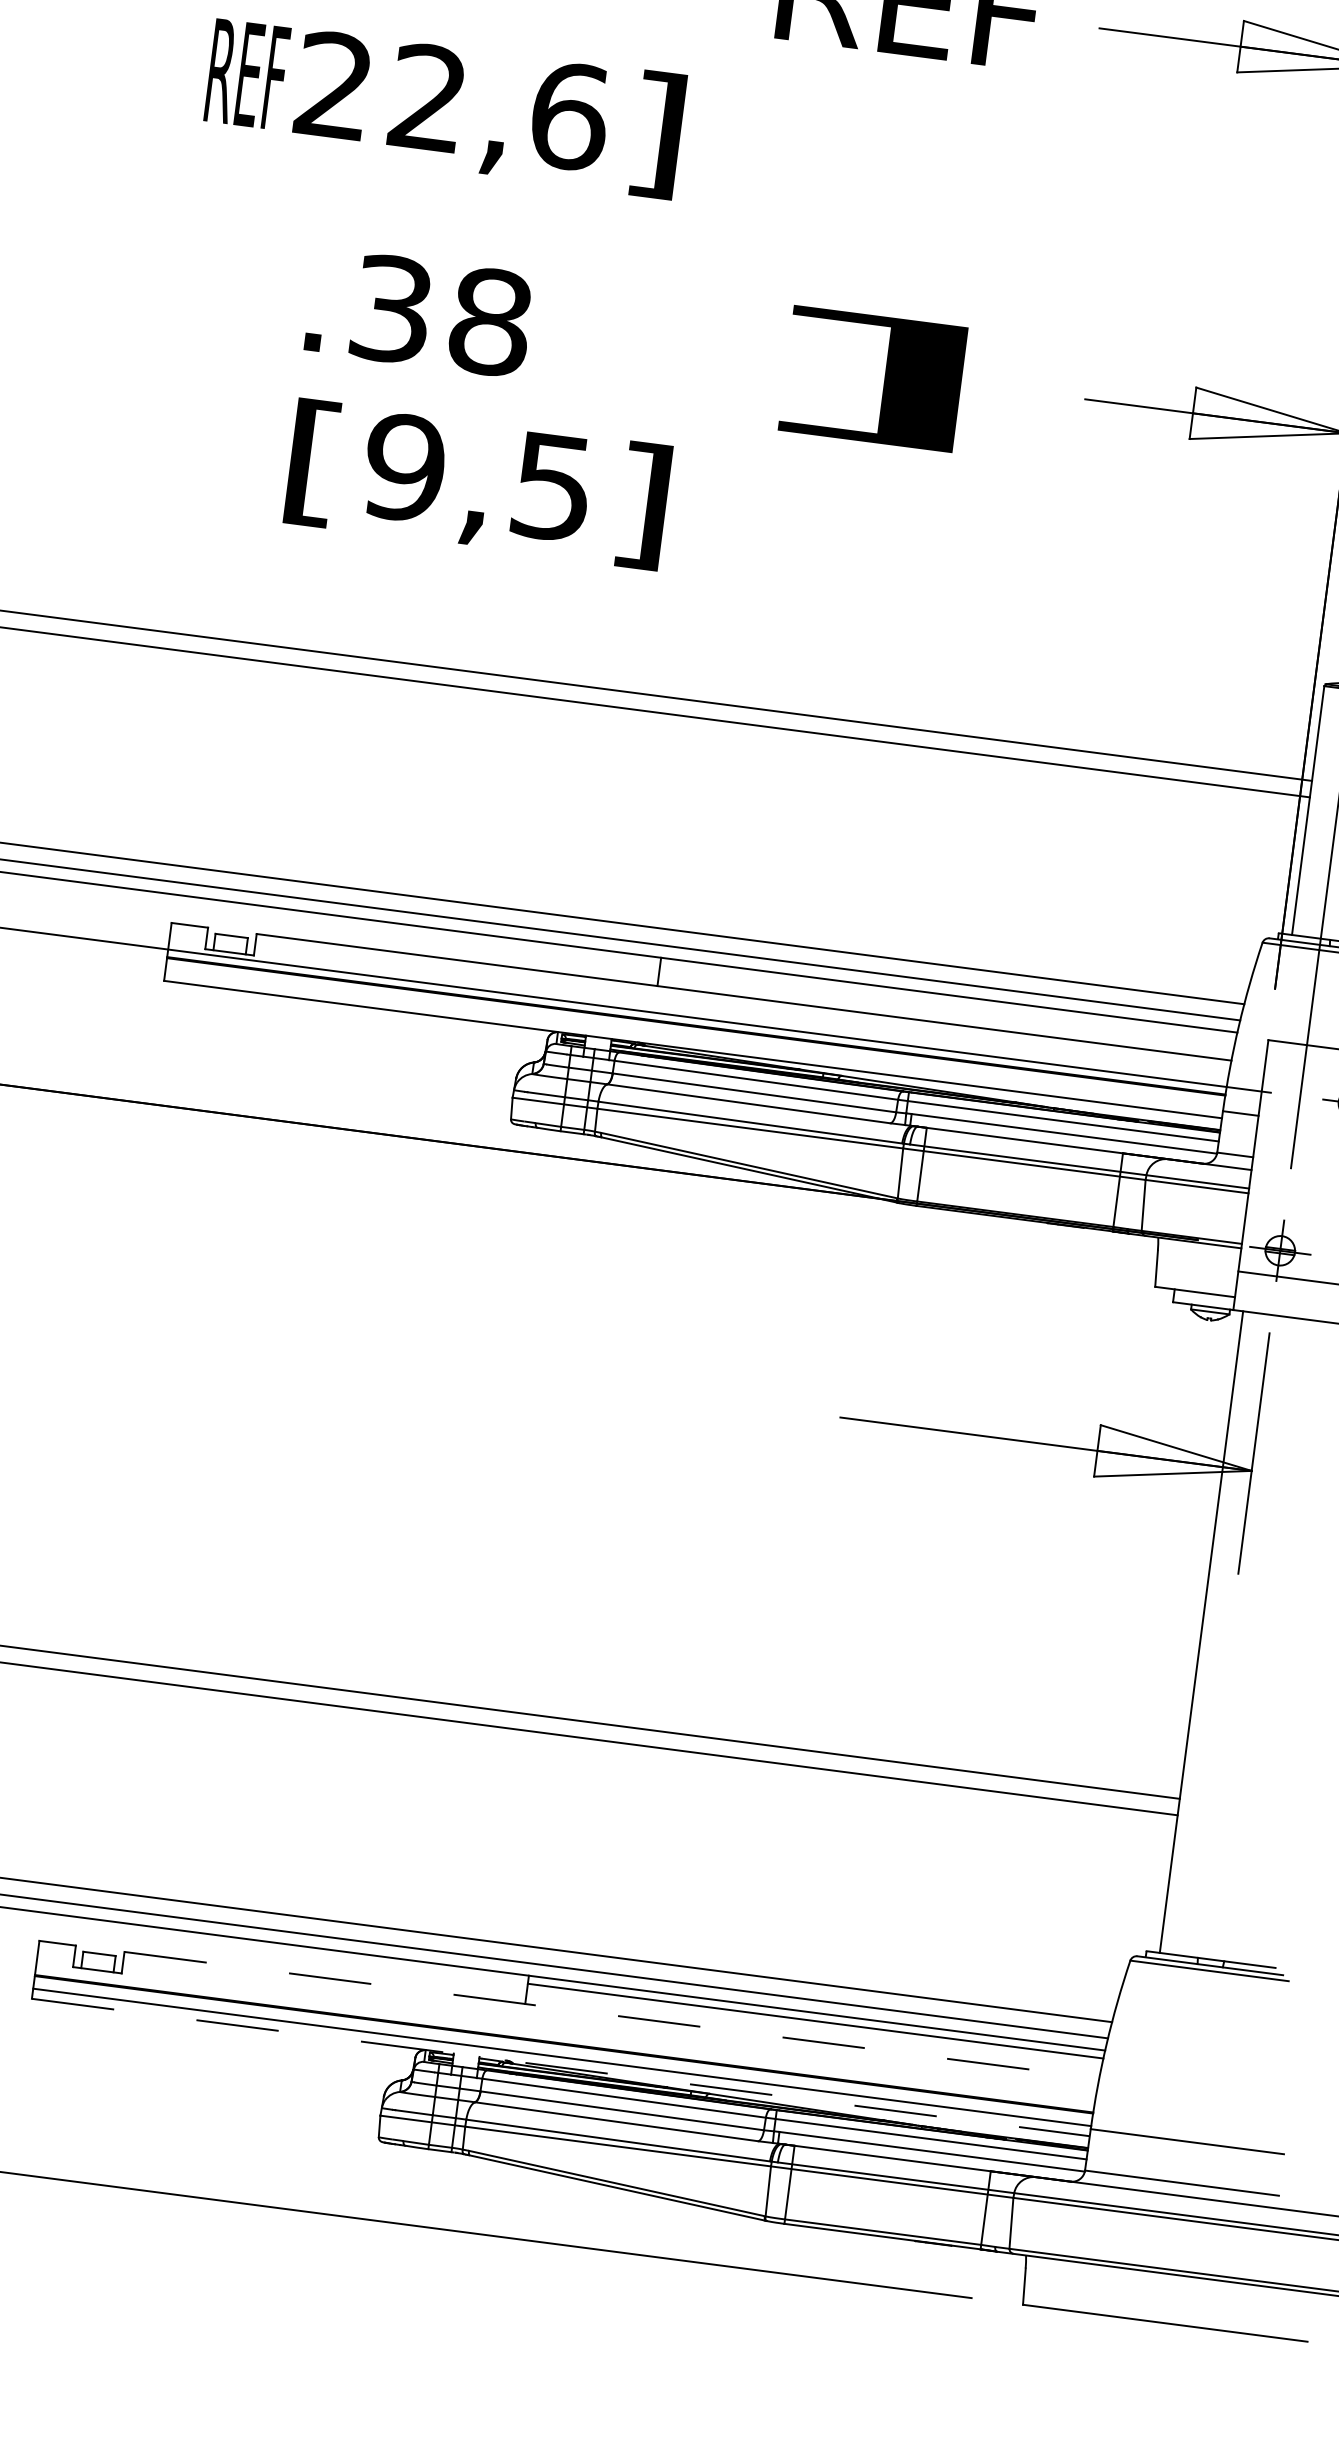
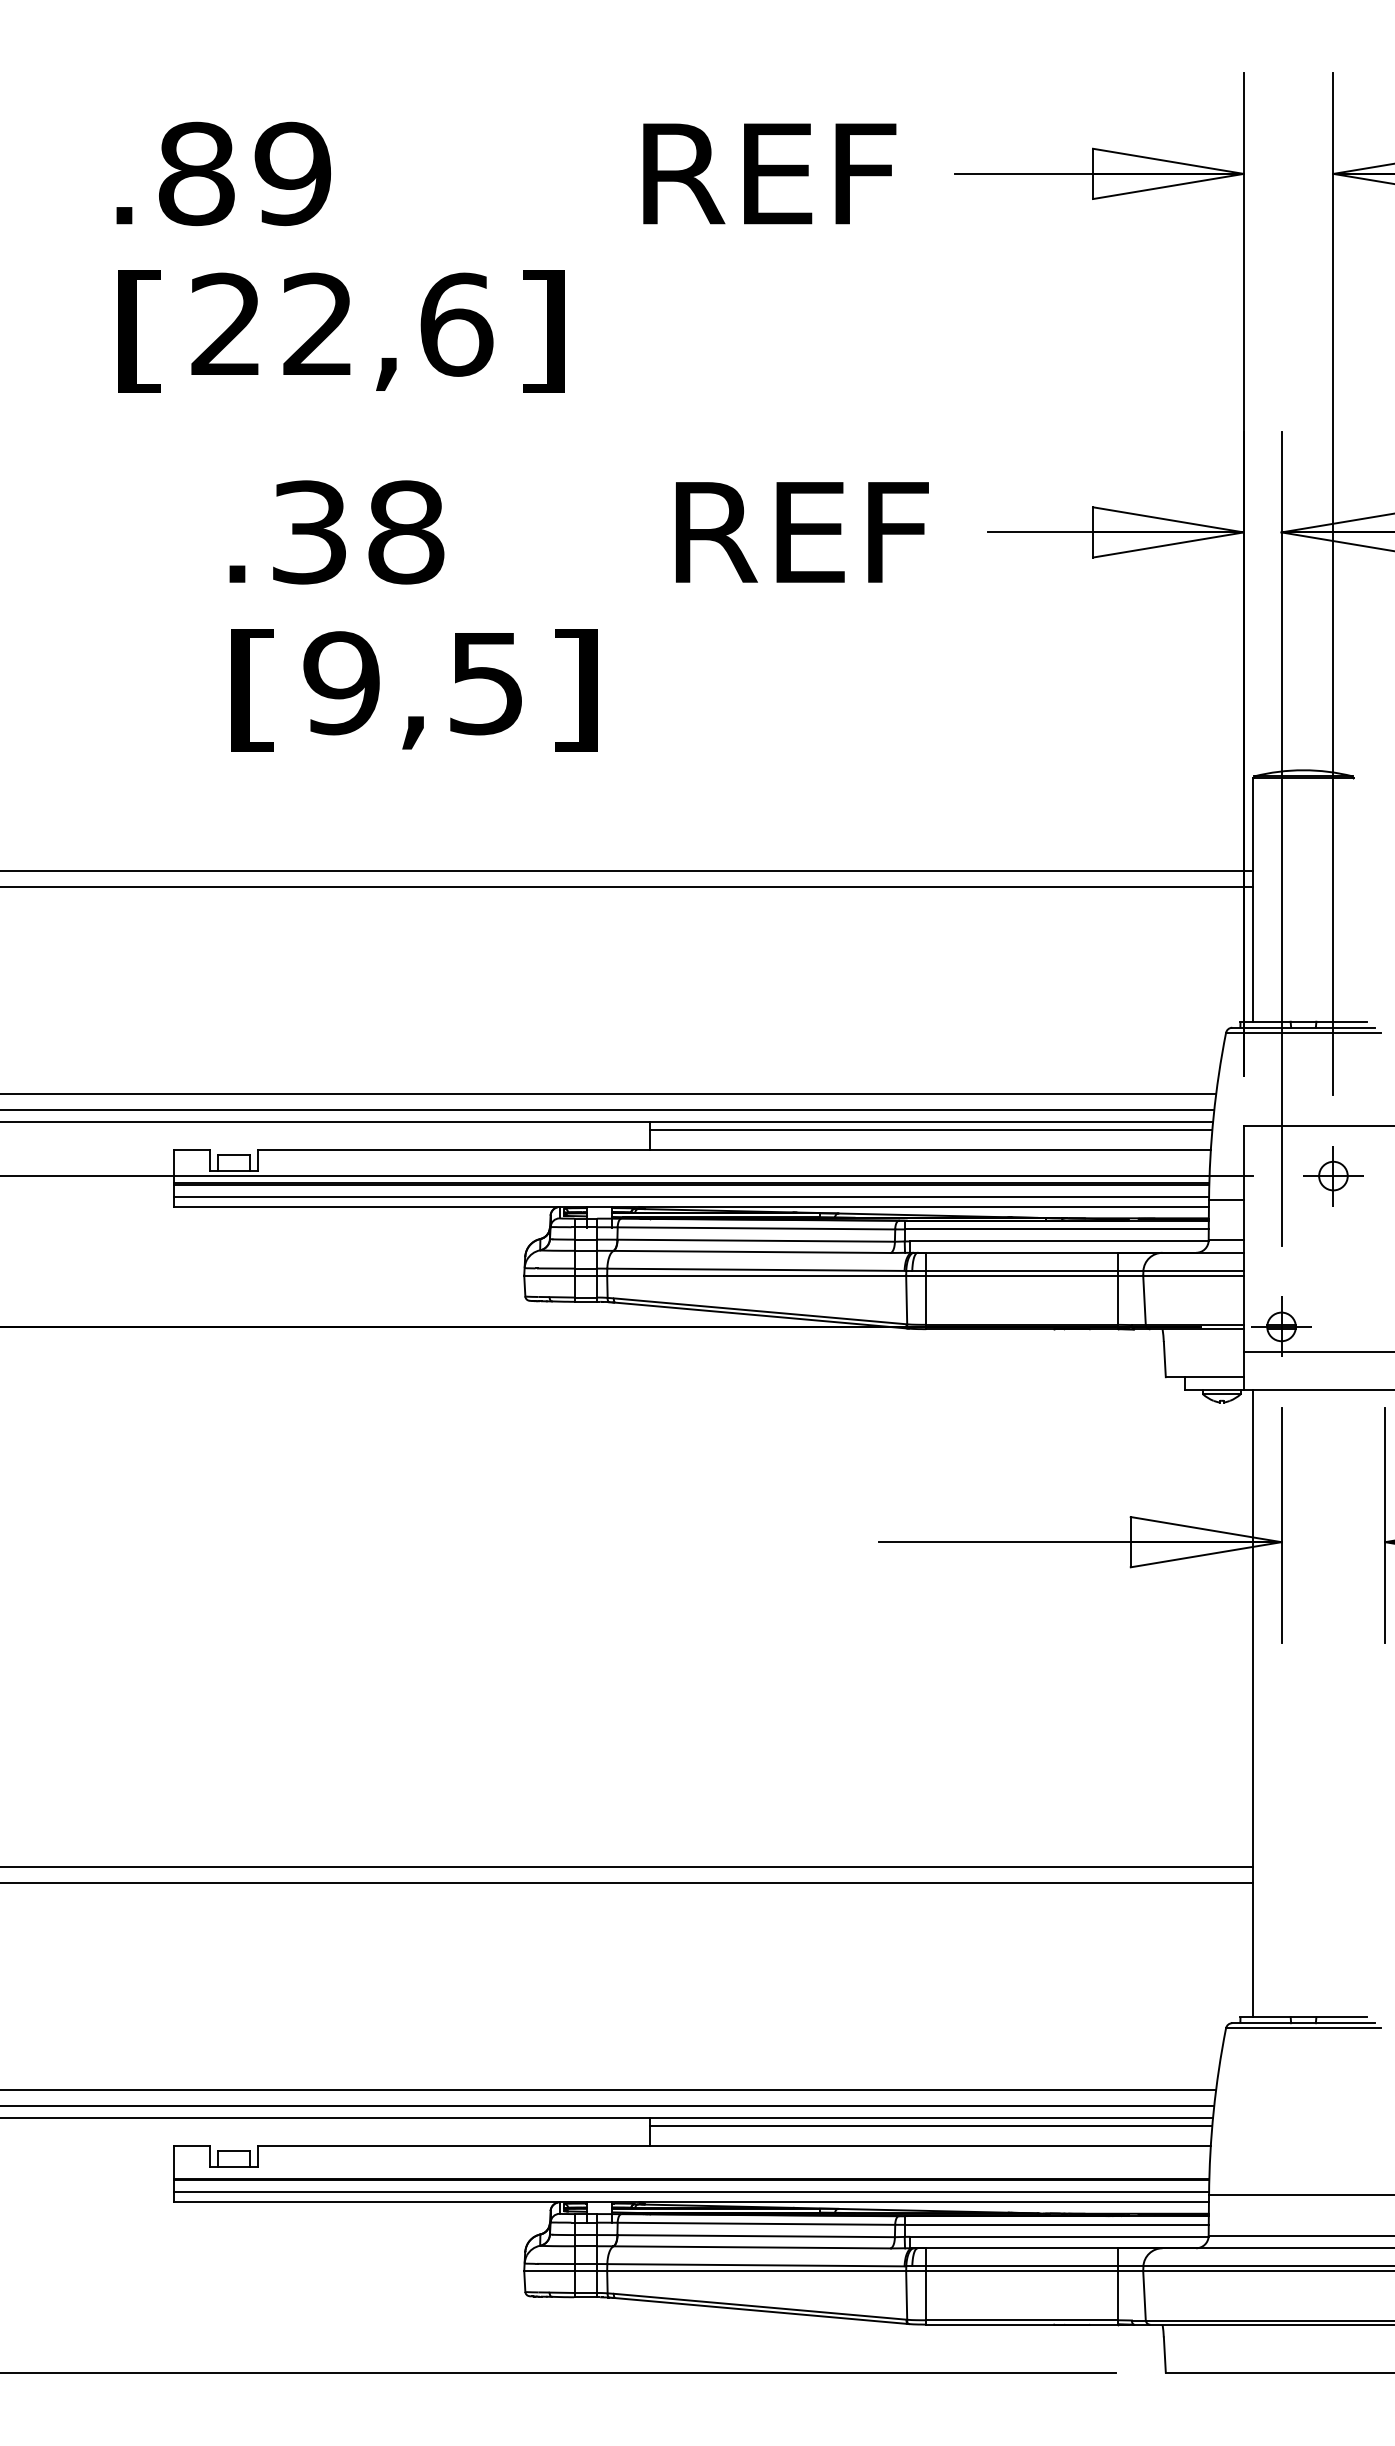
text: (246, 81) -> (141, 331), REF -> [
text: (893, 381) -> (801, 539), ] -> REF
line: (947, 1003) -> (930, 1130), added
line: (694, 1039) -> (691, 1196), added
line: (612, 2015) -> (734, 2145), dashed -> solid
line: (561, 2067) -> (692, 2202), dashed -> solid

